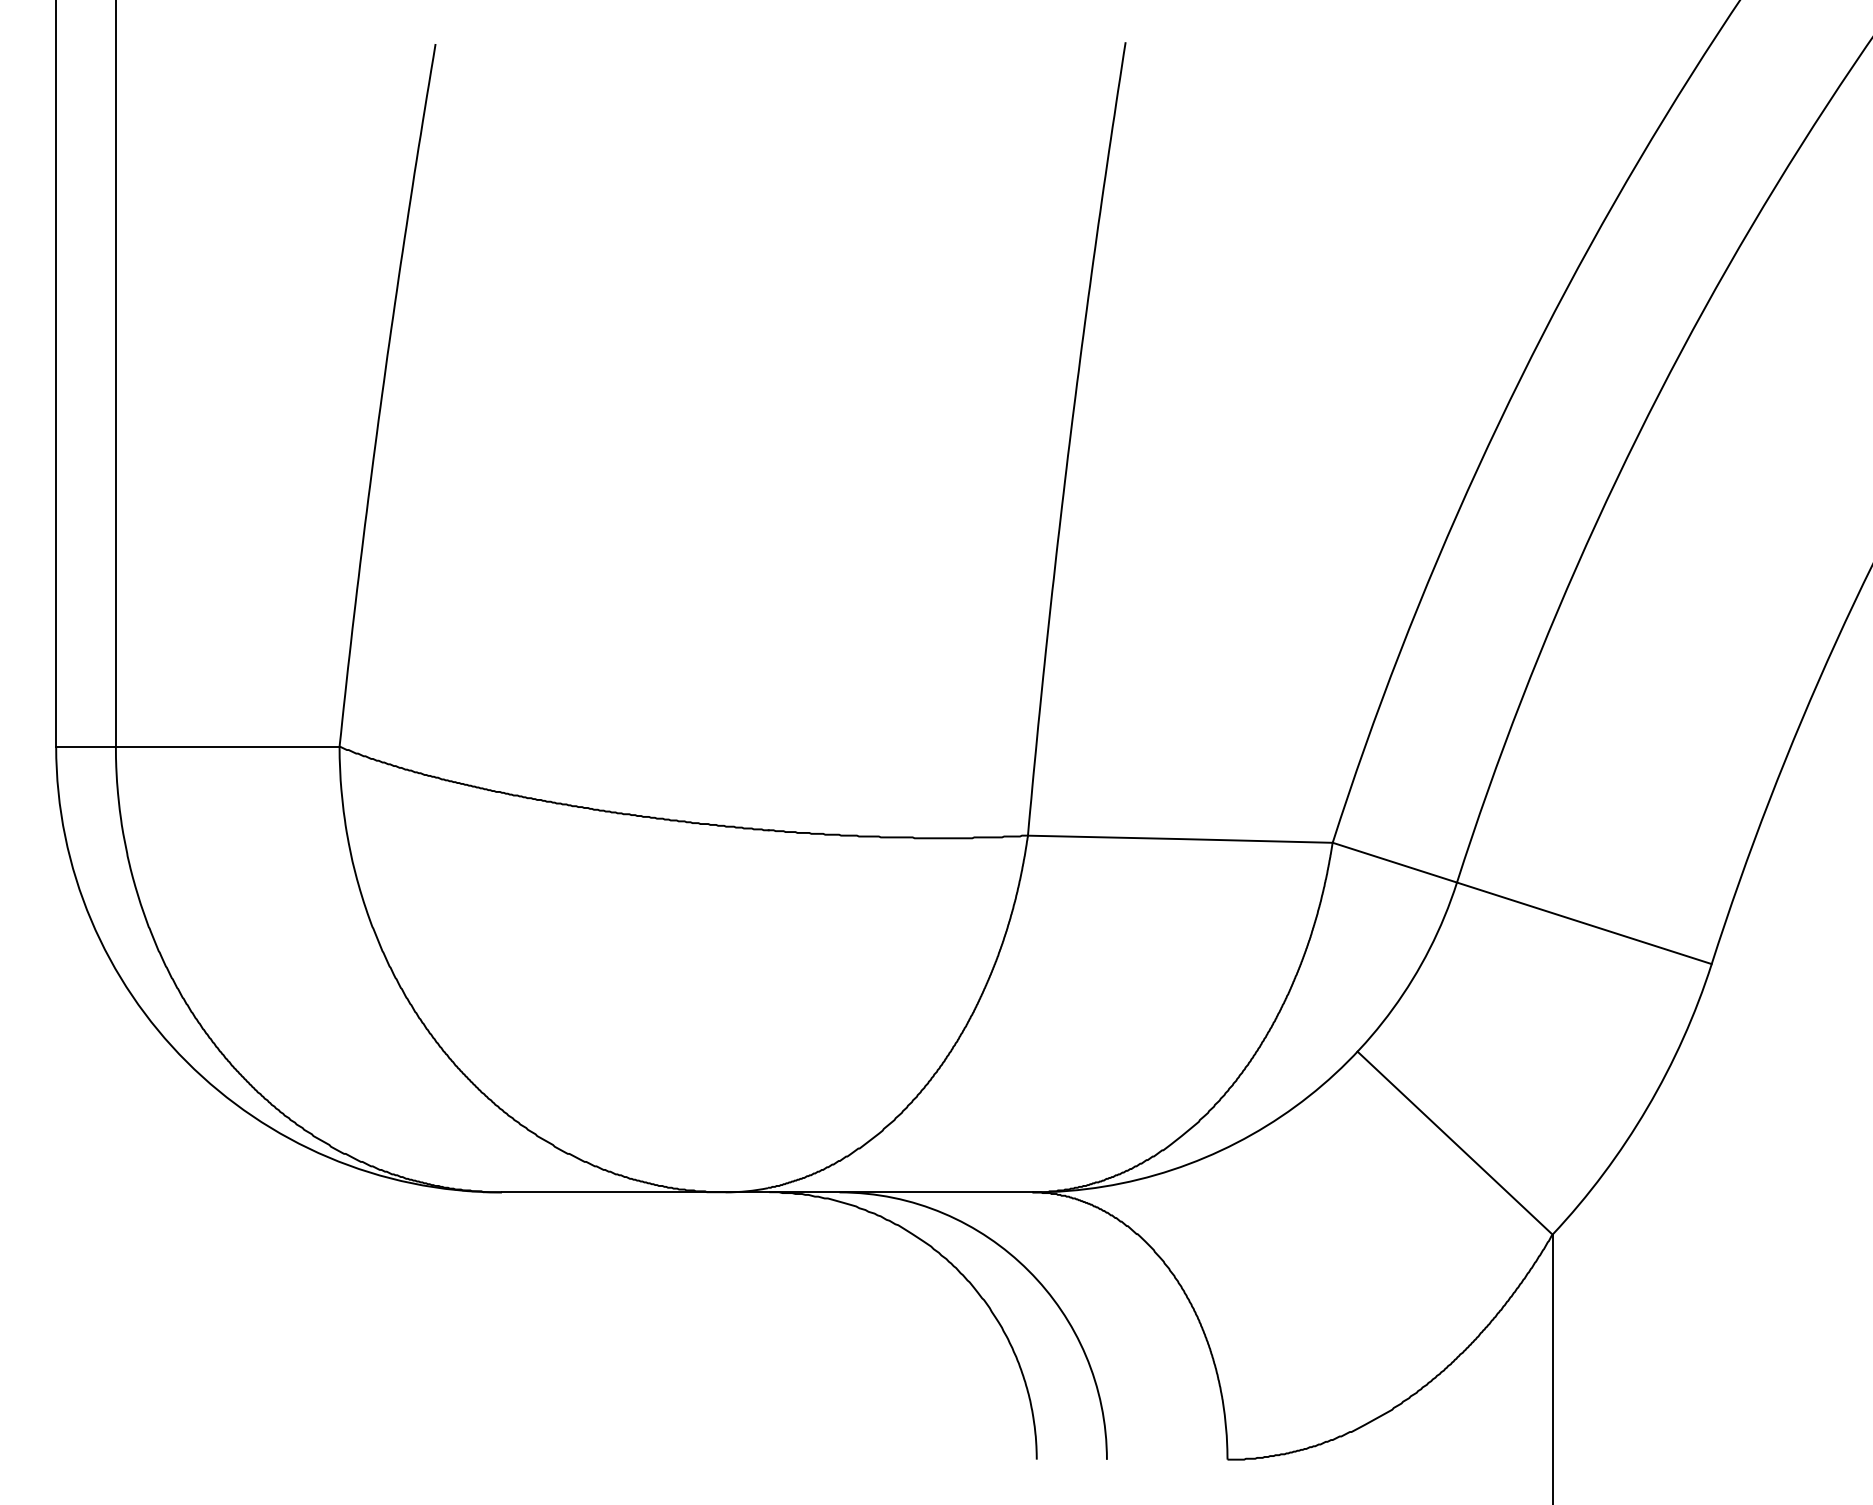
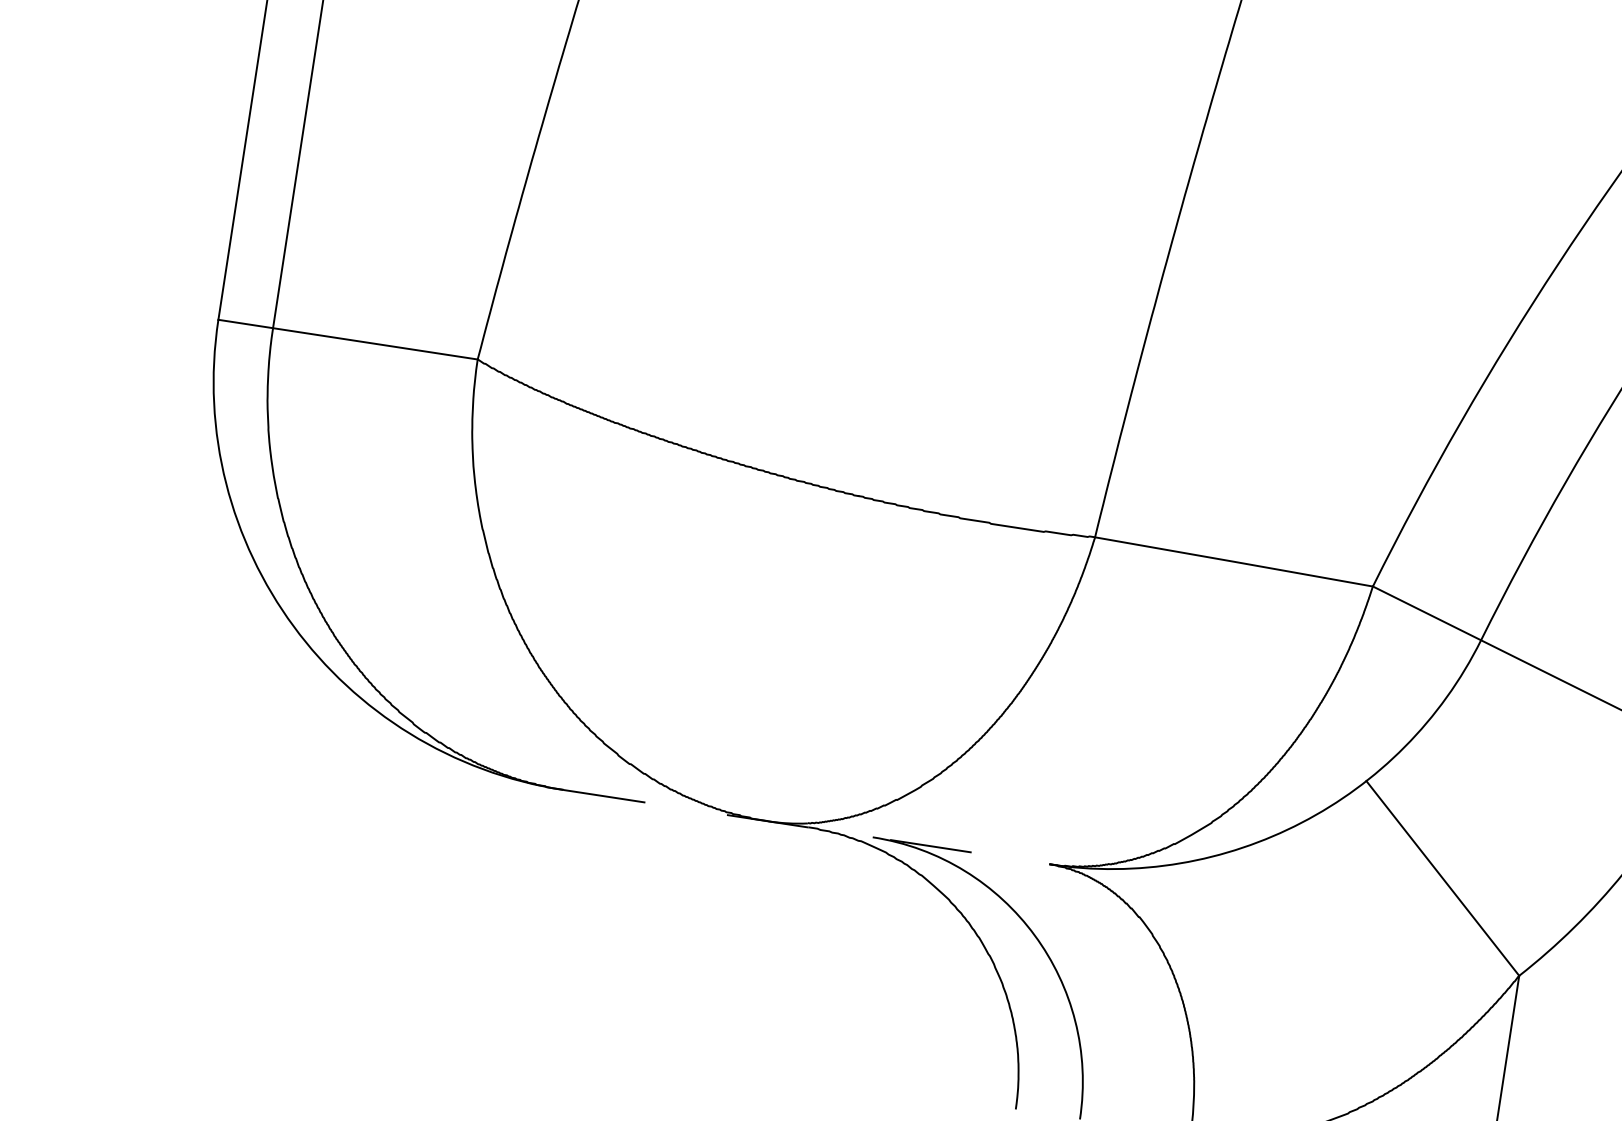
line: (767, 1192) -> (806, 827), solid -> dashed

